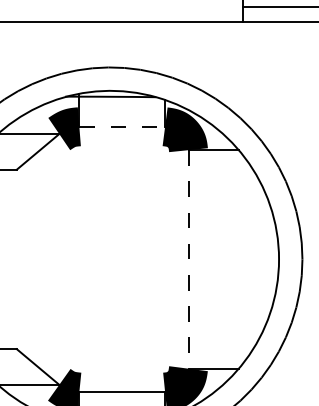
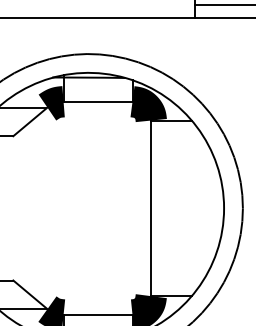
line: (122, 126) -> (98, 101), dashed -> solid
line: (188, 259) -> (151, 208), dashed -> solid

